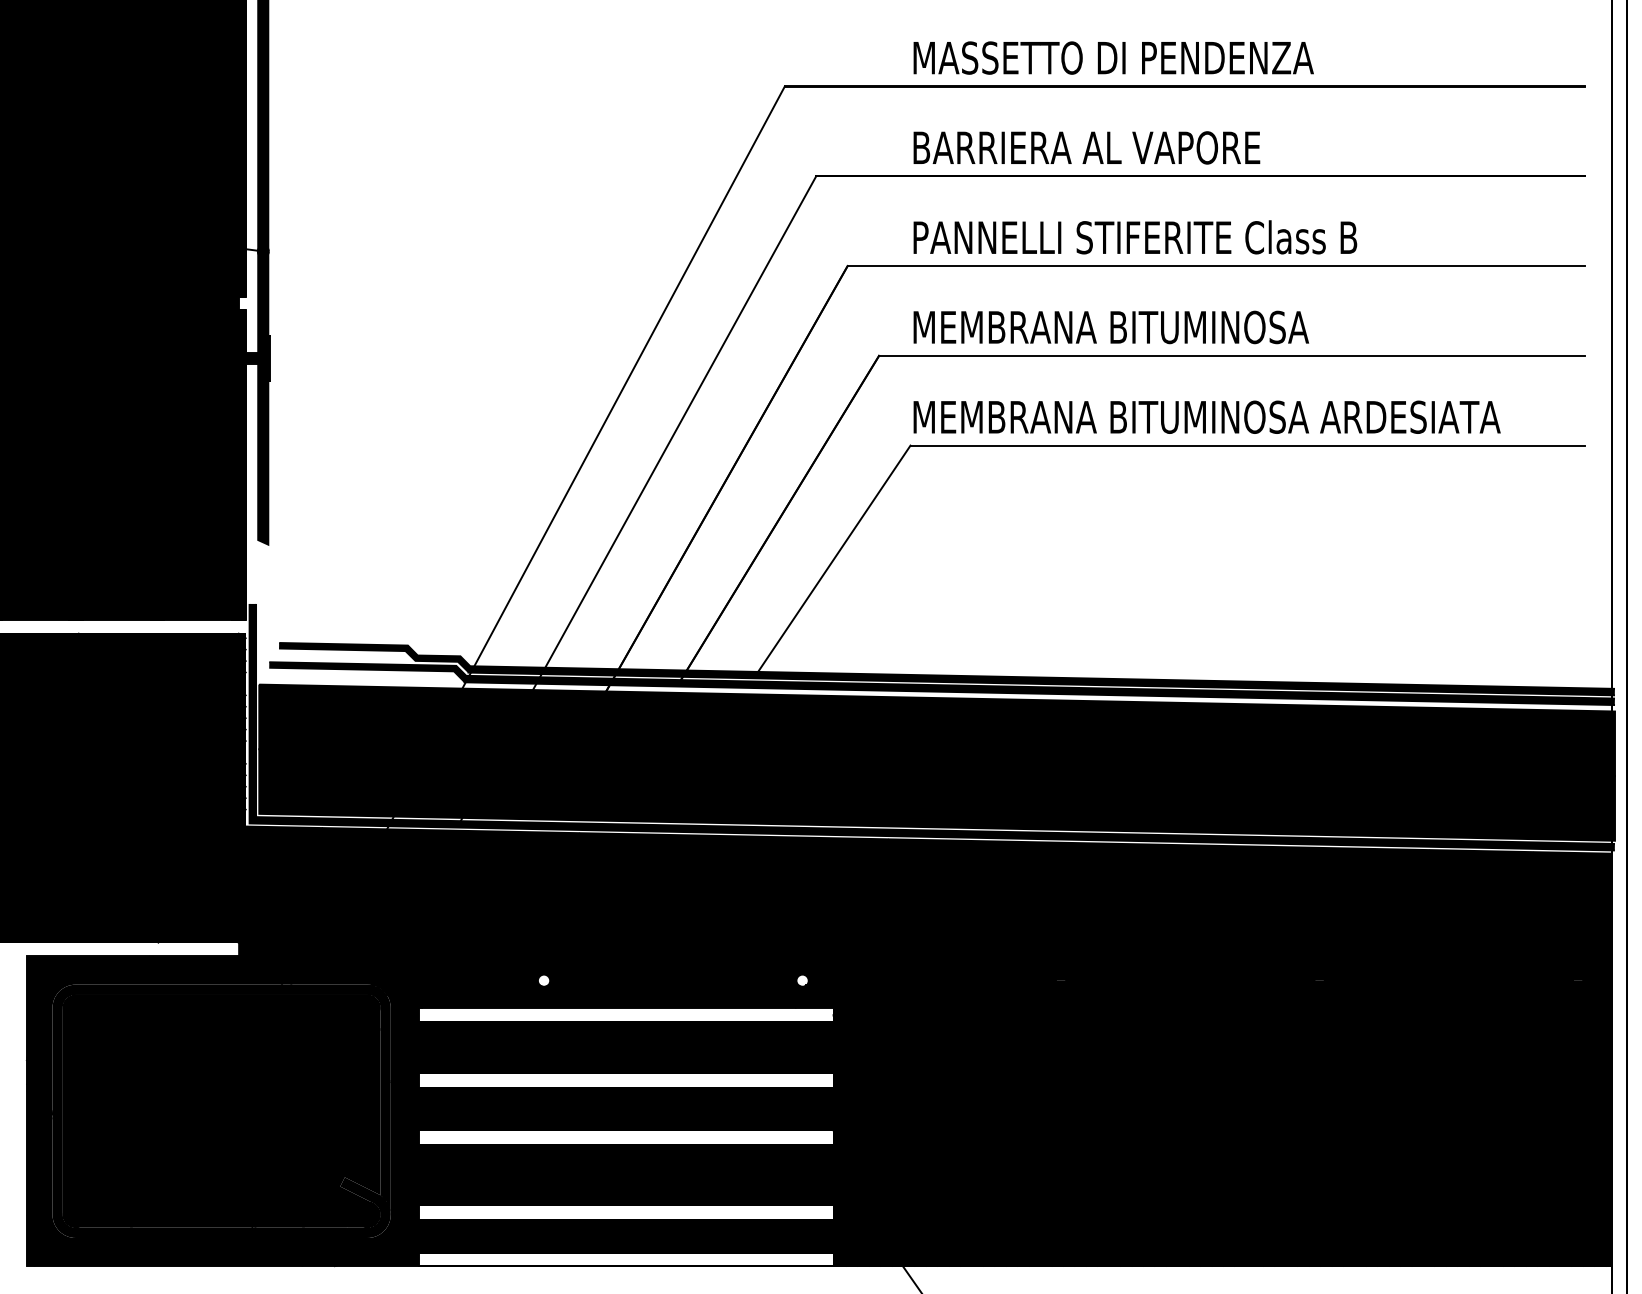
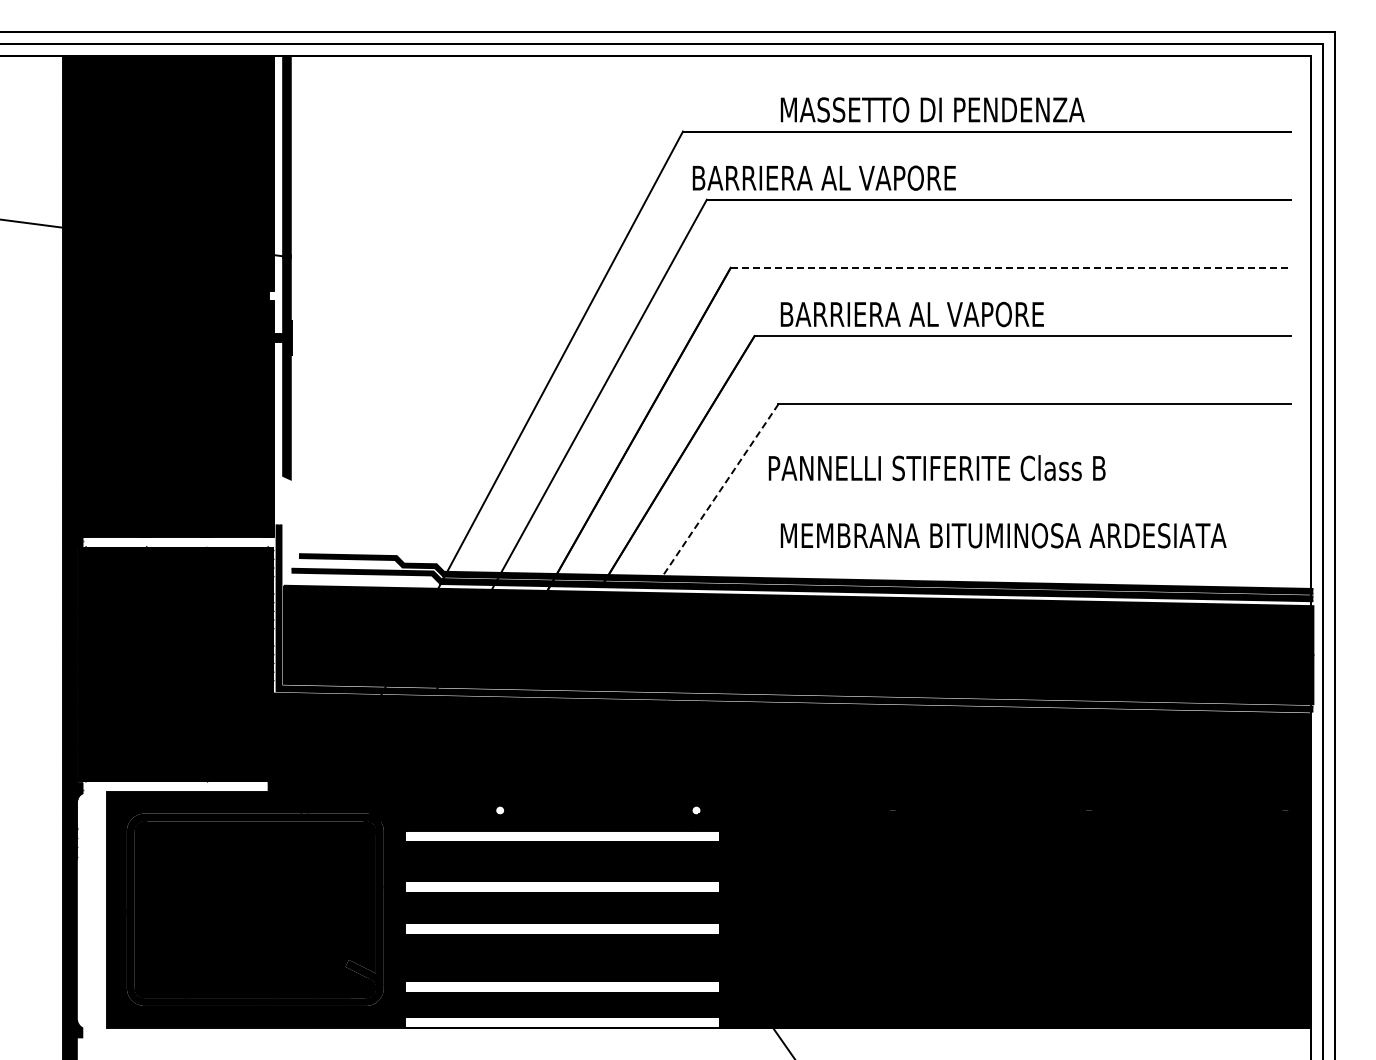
text: (1085, 147) -> (823, 177), moved
text: (1134, 237) -> (936, 468), moved
line: (1216, 265) -> (1010, 267), solid -> dashed
text: (1113, 327) -> (932, 314), MEMBRANA BITUMINOSA -> BARRIERA AL VAPORE
text: (1206, 416) -> (1003, 535), moved
line: (832, 560) -> (719, 491), solid -> dashed

